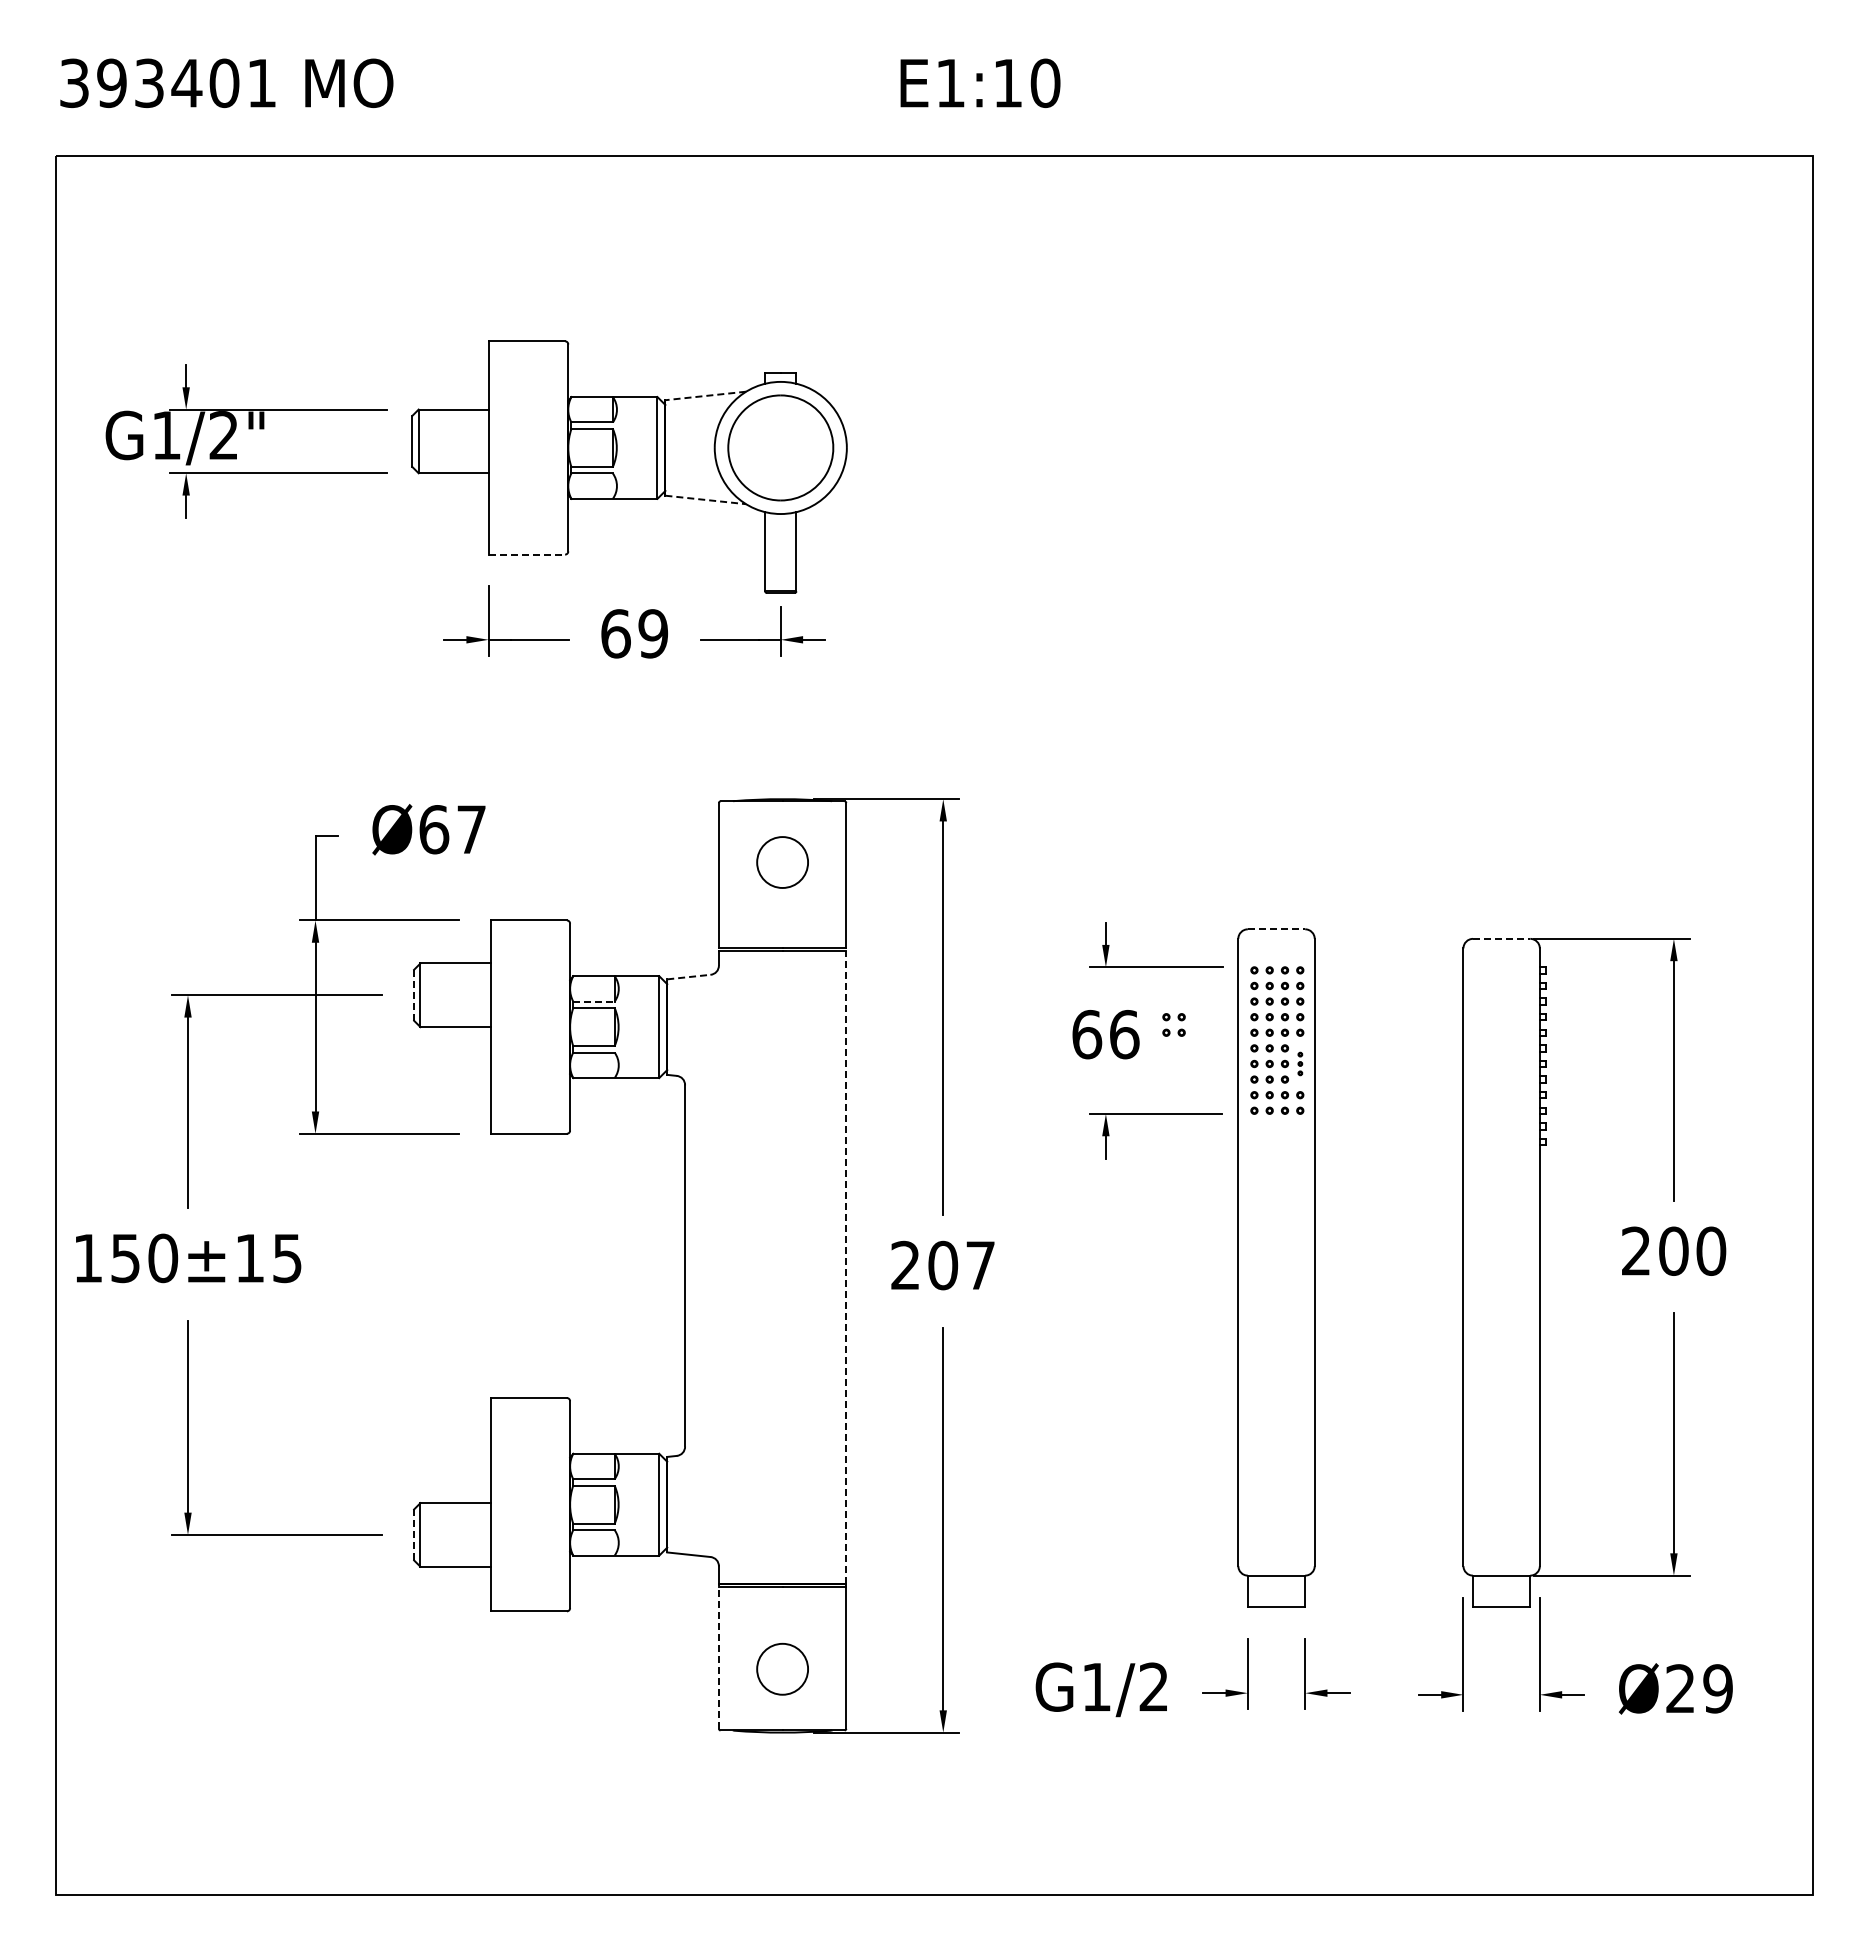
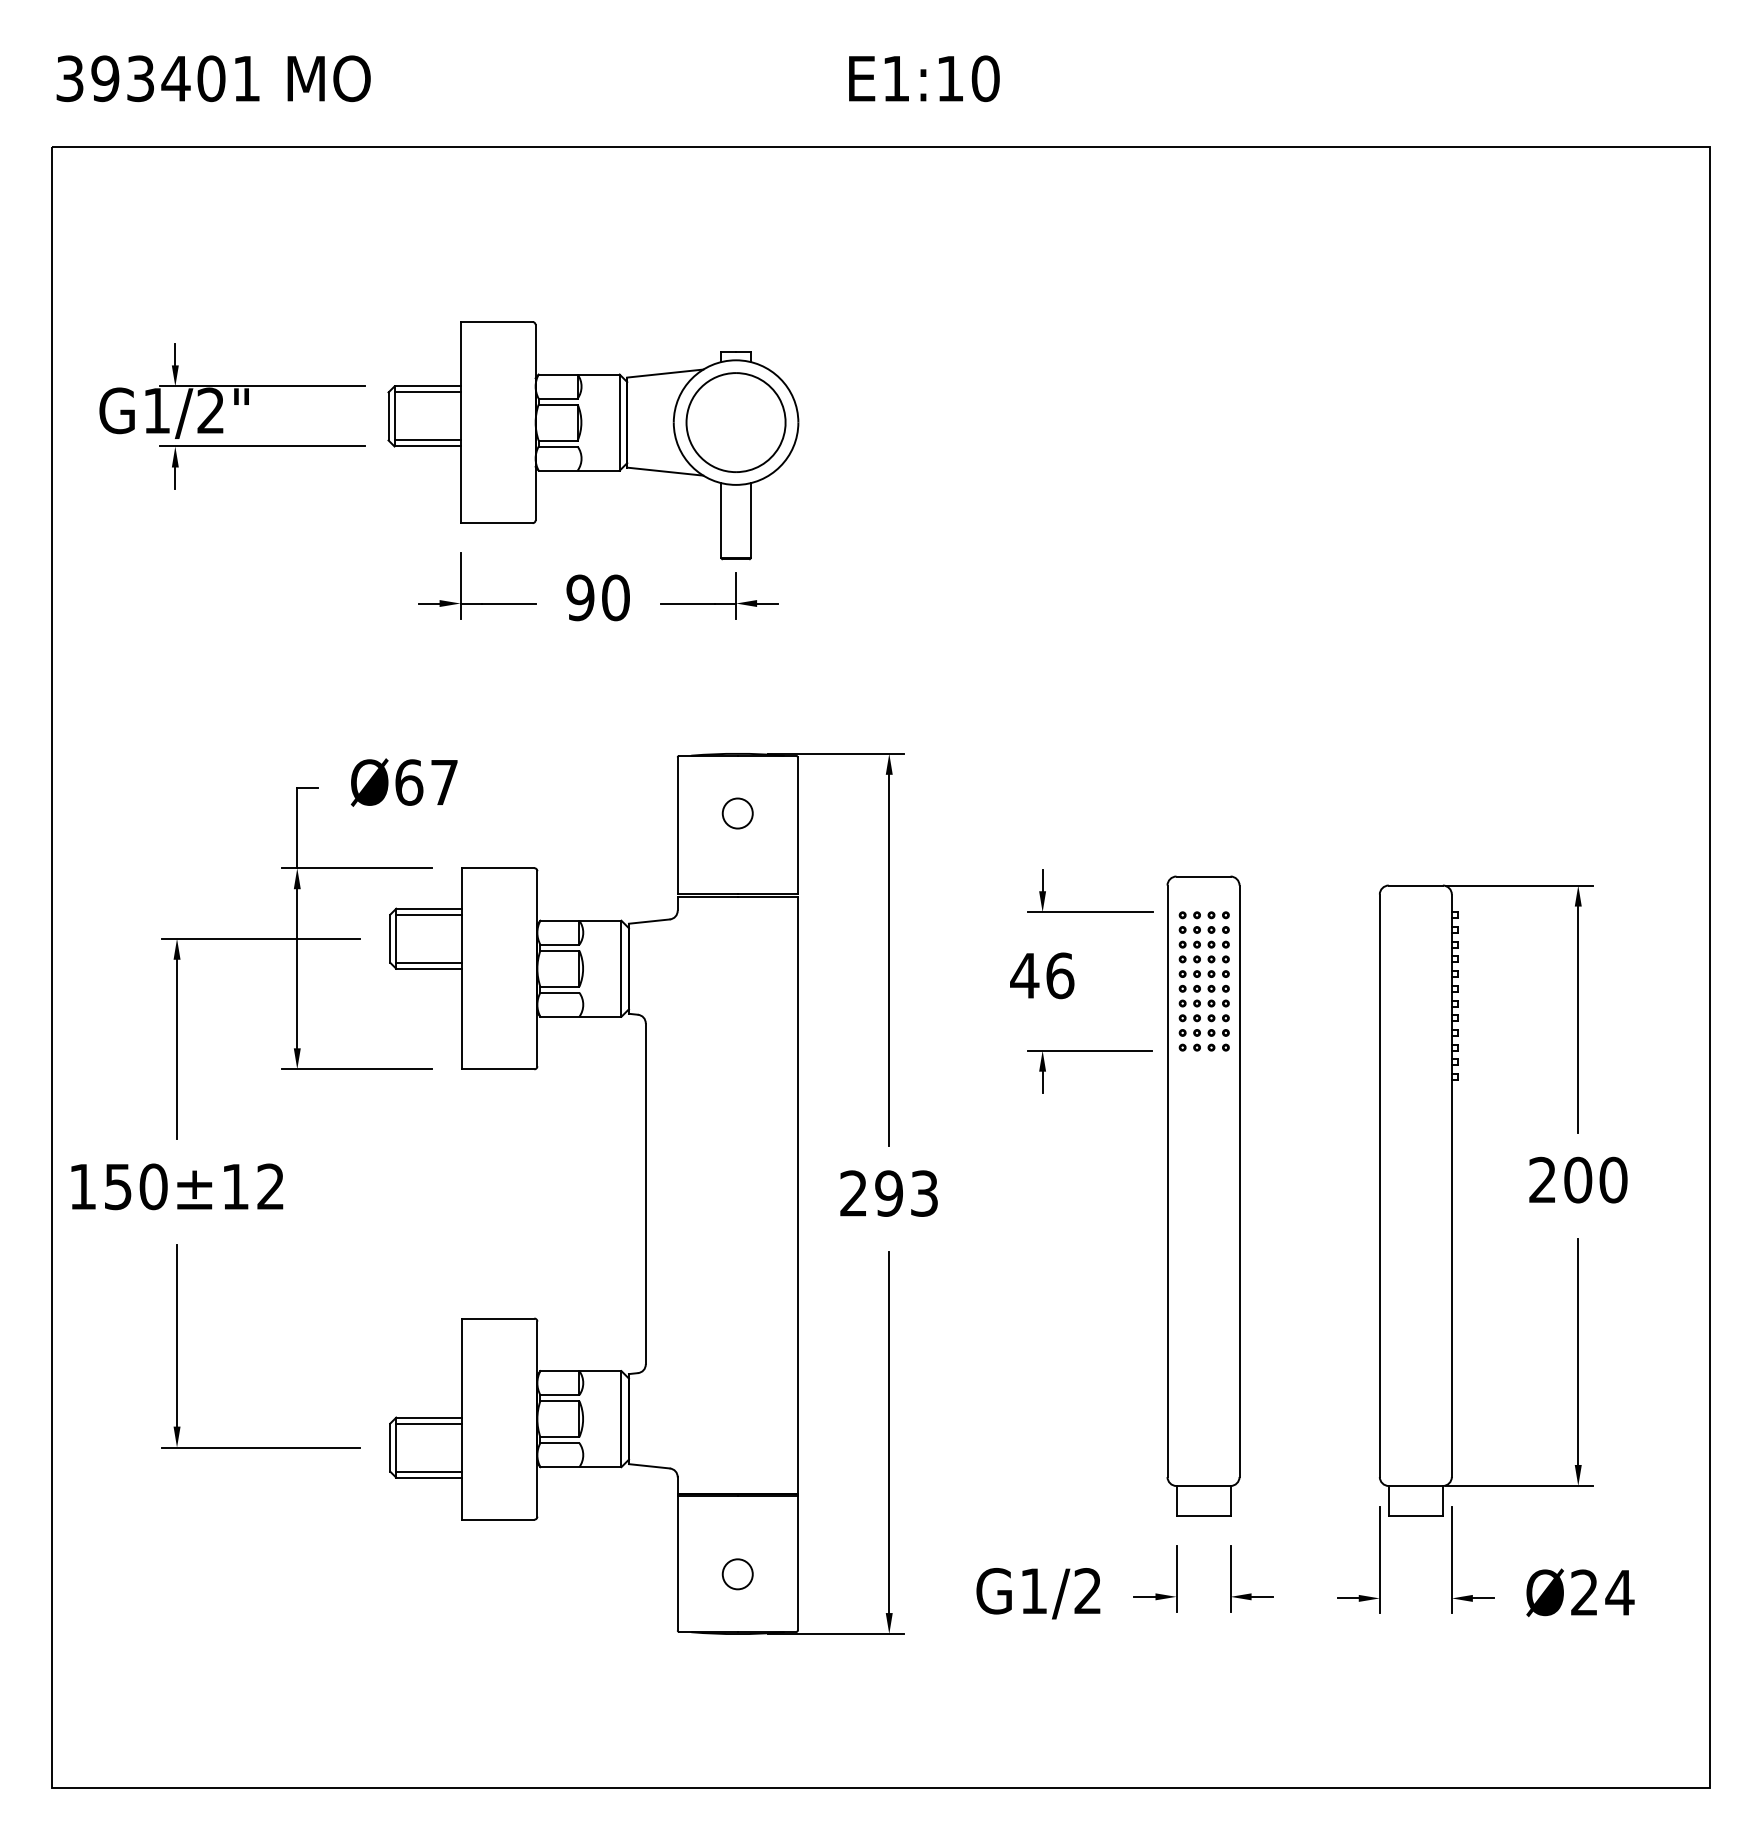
line: (705, 395) -> (665, 373), dashed -> solid
line: (453, 415) -> (427, 392), added
line: (453, 466) -> (427, 440), added
line: (705, 499) -> (665, 471), dashed -> solid
line: (527, 554) -> (497, 523), dashed -> solid
text: (634, 633) -> (598, 597), 69 -> 90
circle: (782, 862) -> (737, 813), size x0.62
line: (1276, 929) -> (1203, 876), dashed -> solid
line: (1501, 938) -> (1415, 885), dashed -> solid
line: (455, 969) -> (429, 914), added
line: (688, 977) -> (649, 921), dashed -> solid
line: (414, 994) -> (390, 938), dashed -> solid
line: (593, 1001) -> (559, 944), dashed -> solid
part: (1169, 1019) -> (1102, 961), removed
line: (455, 1020) -> (429, 962), added
text: (1086, 1034) -> (1024, 975), 66 -> 46
part: (1300, 1063) -> (1226, 1003), size x1.67
text: (287, 1258) -> (270, 1186), 150±15 -> 150±12
text: (961, 1265) -> (906, 1193), 207 -> 293
line: (846, 1267) -> (798, 1195), dashed -> solid
line: (455, 1509) -> (429, 1423), added
line: (414, 1534) -> (390, 1447), dashed -> solid
line: (455, 1560) -> (429, 1471), added
line: (718, 1656) -> (677, 1562), dashed -> solid
circle: (782, 1669) -> (737, 1574), size x0.62
text: (1717, 1688) -> (1619, 1592), Ø29 -> Ø24

